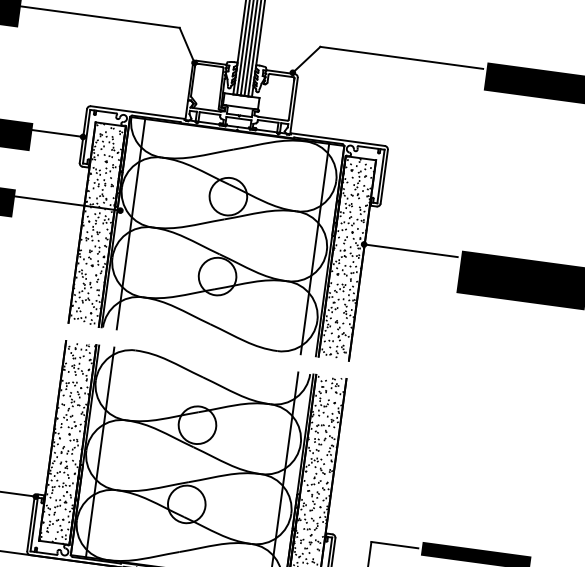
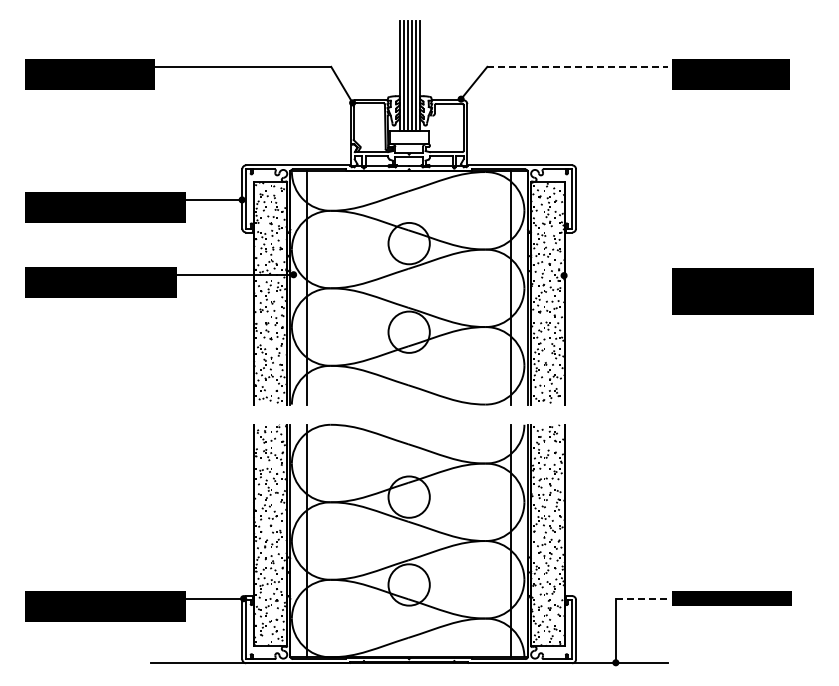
line: (402, 57) -> (578, 66), solid -> dashed
line: (410, 250) -> (615, 275), removed
line: (395, 545) -> (642, 598), solid -> dashed

